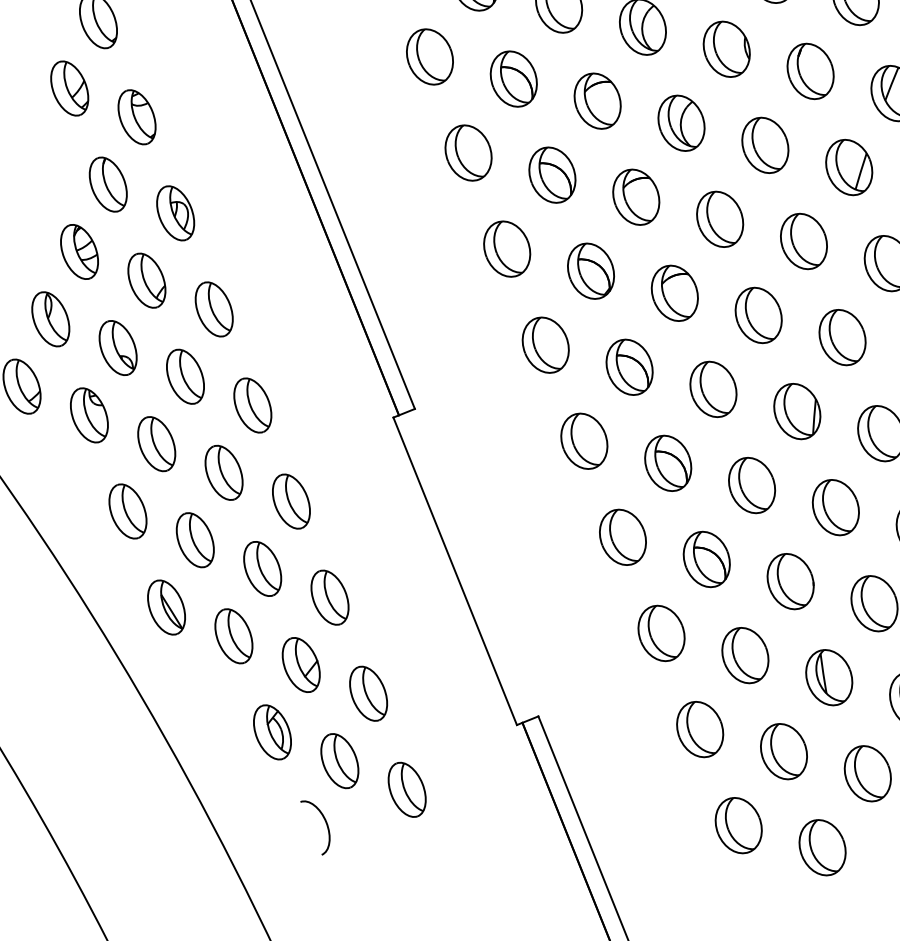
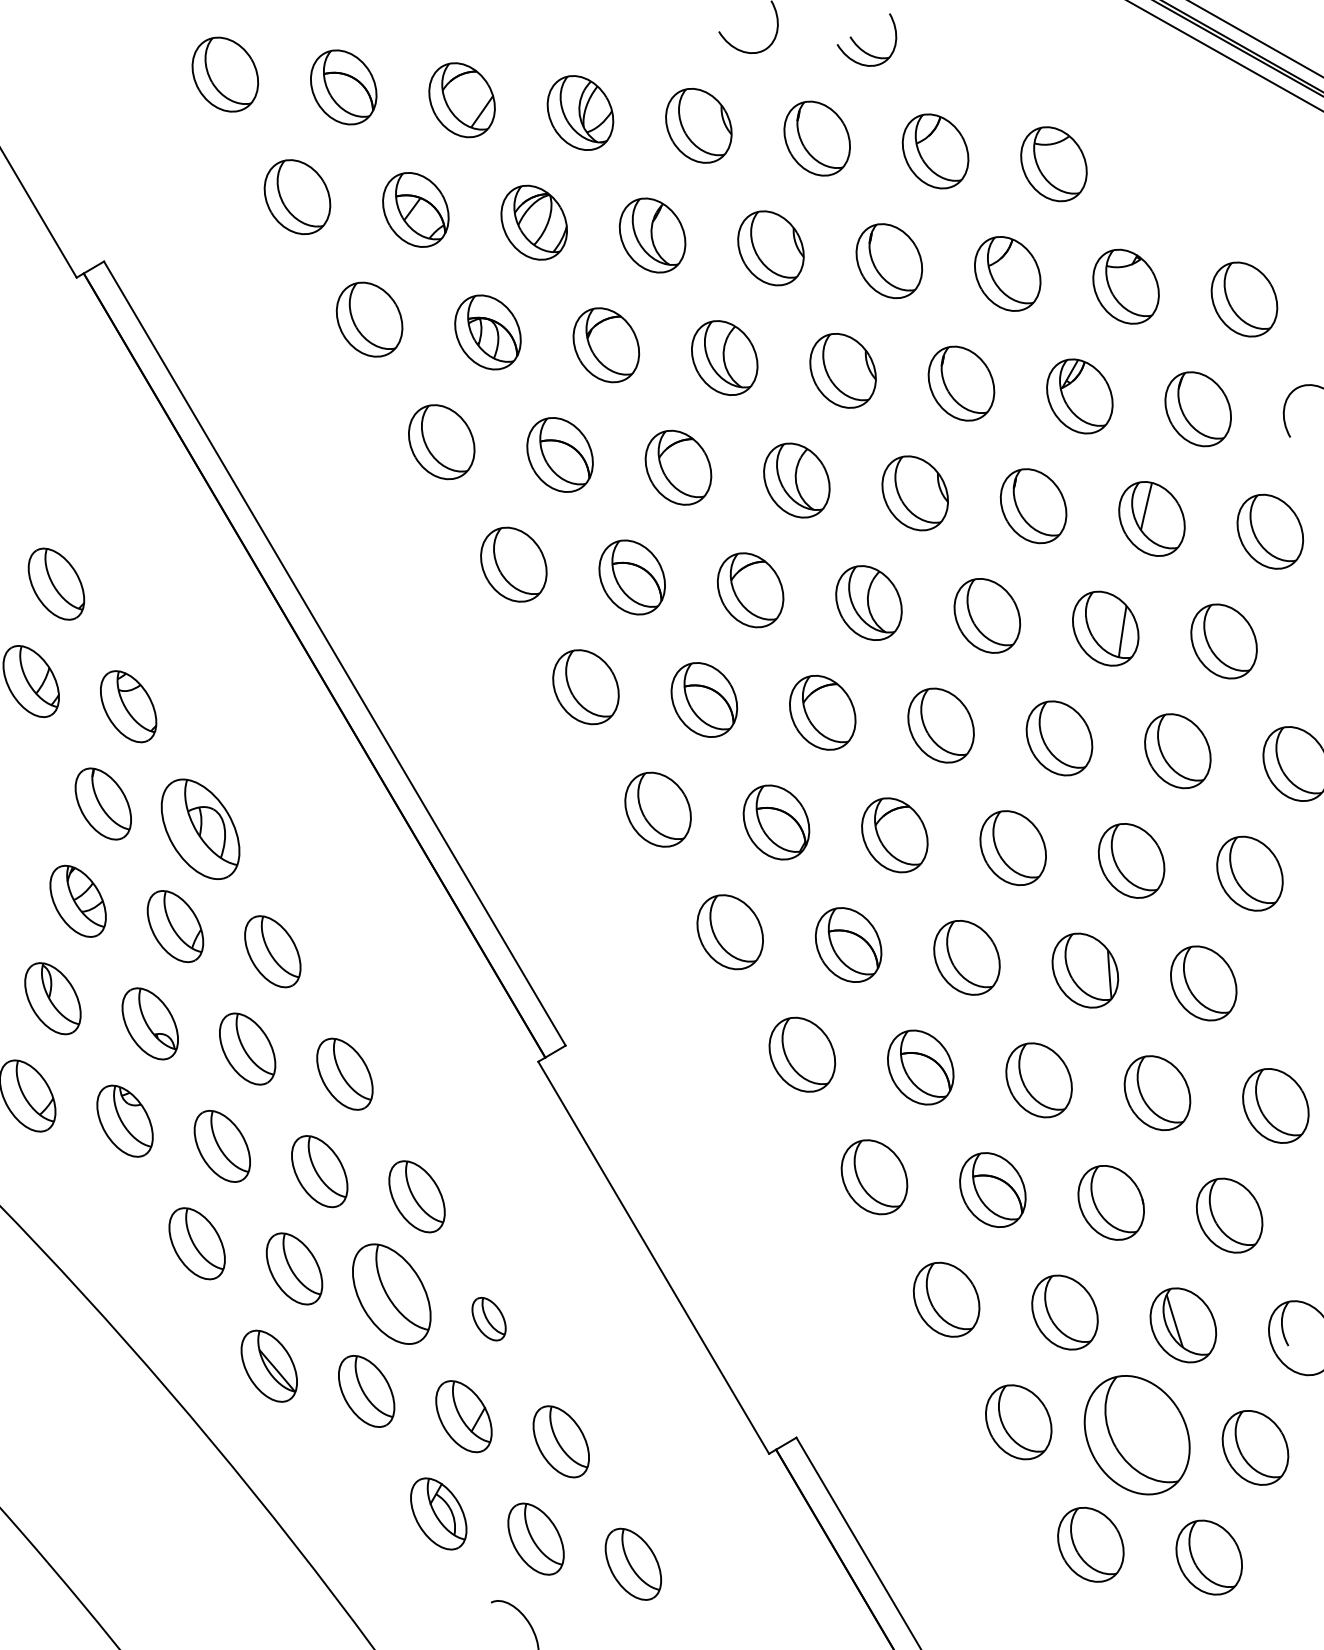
part: (175, 212) -> (200, 828), size x1.4
part: (262, 568) -> (391, 1293), size x1.4
part: (329, 597) -> (488, 1318), size x0.6
part: (783, 751) -> (1136, 1434), size x1.6

